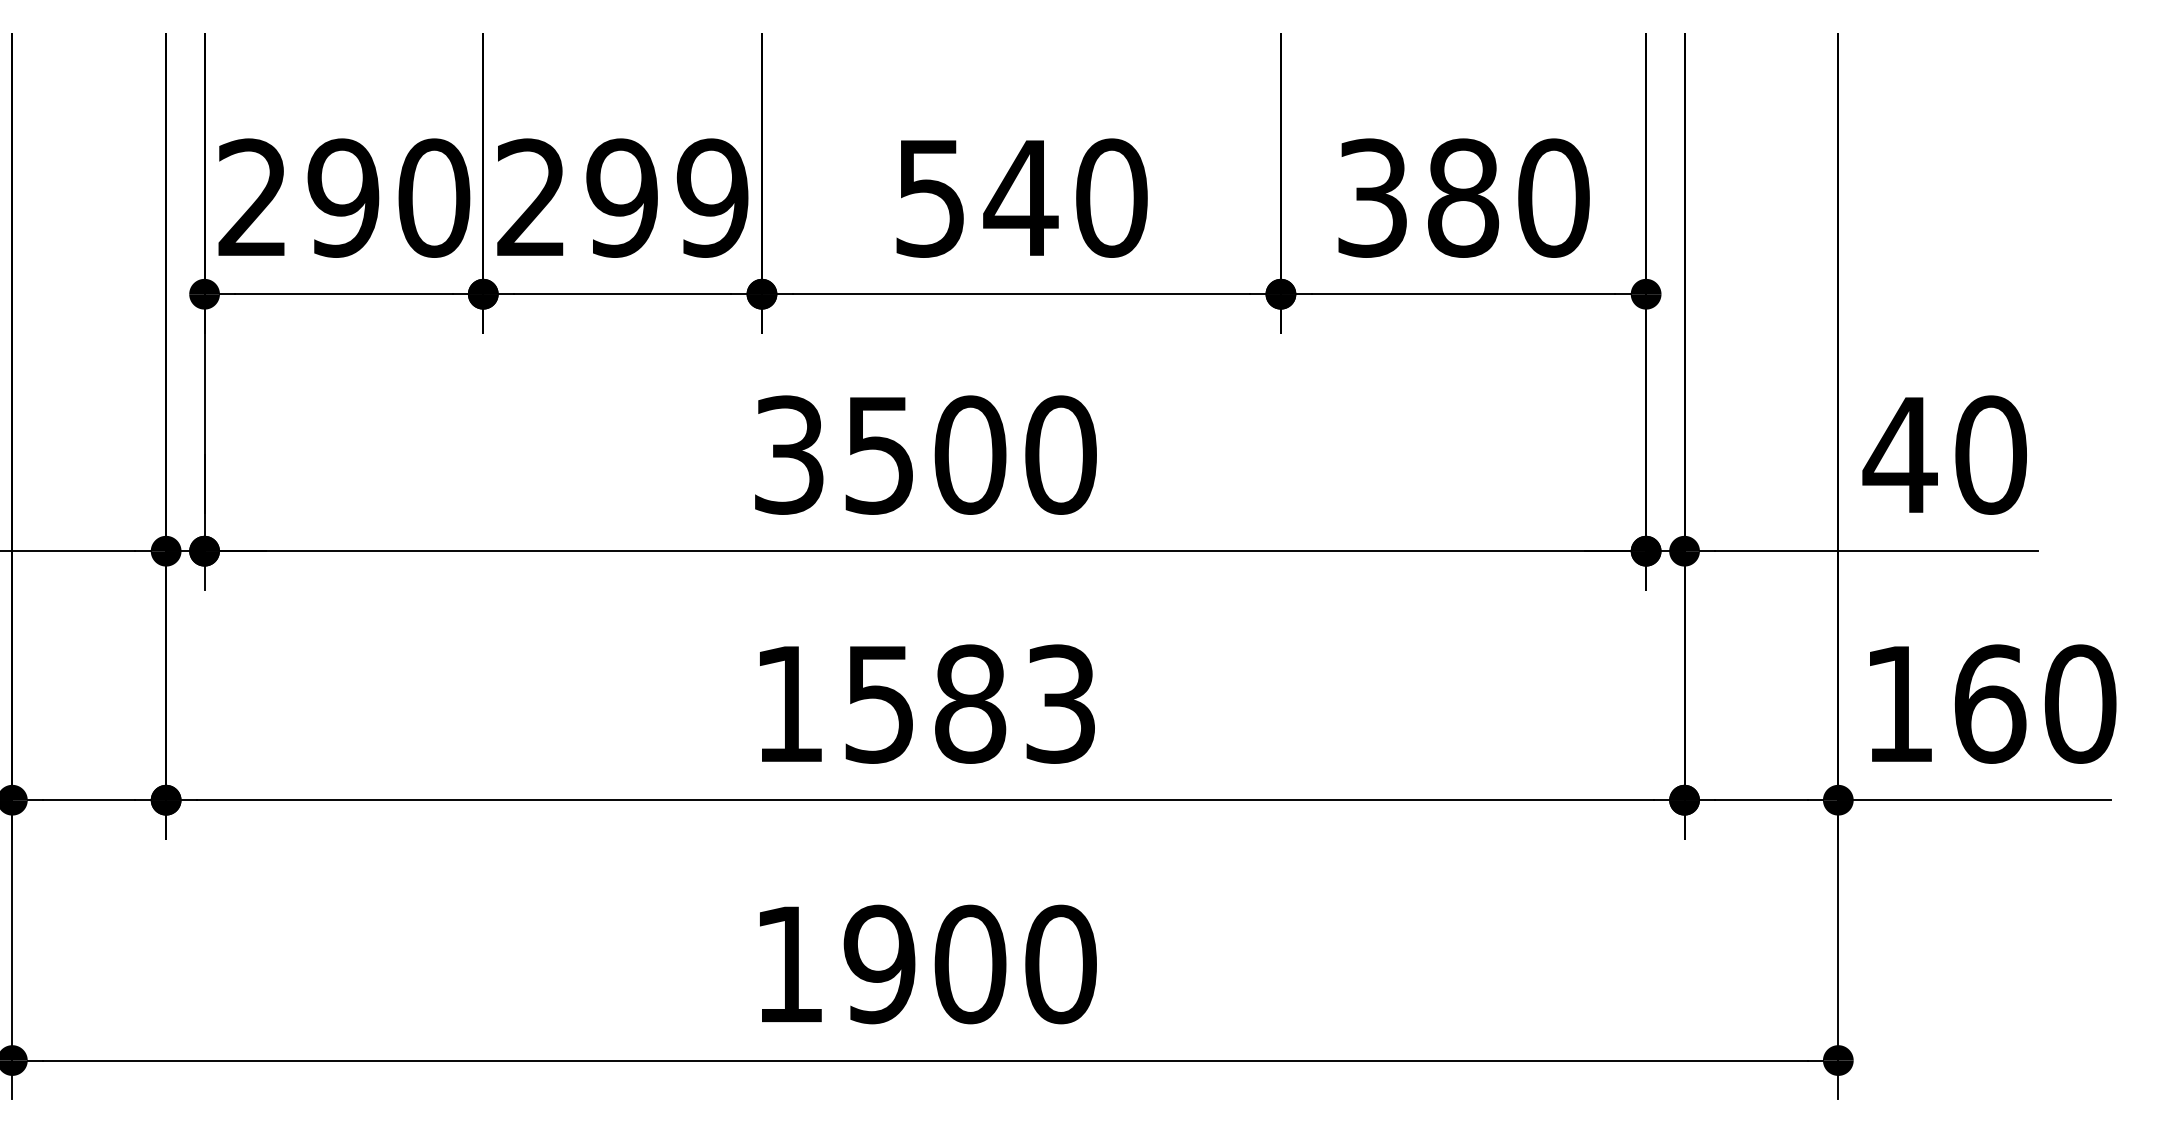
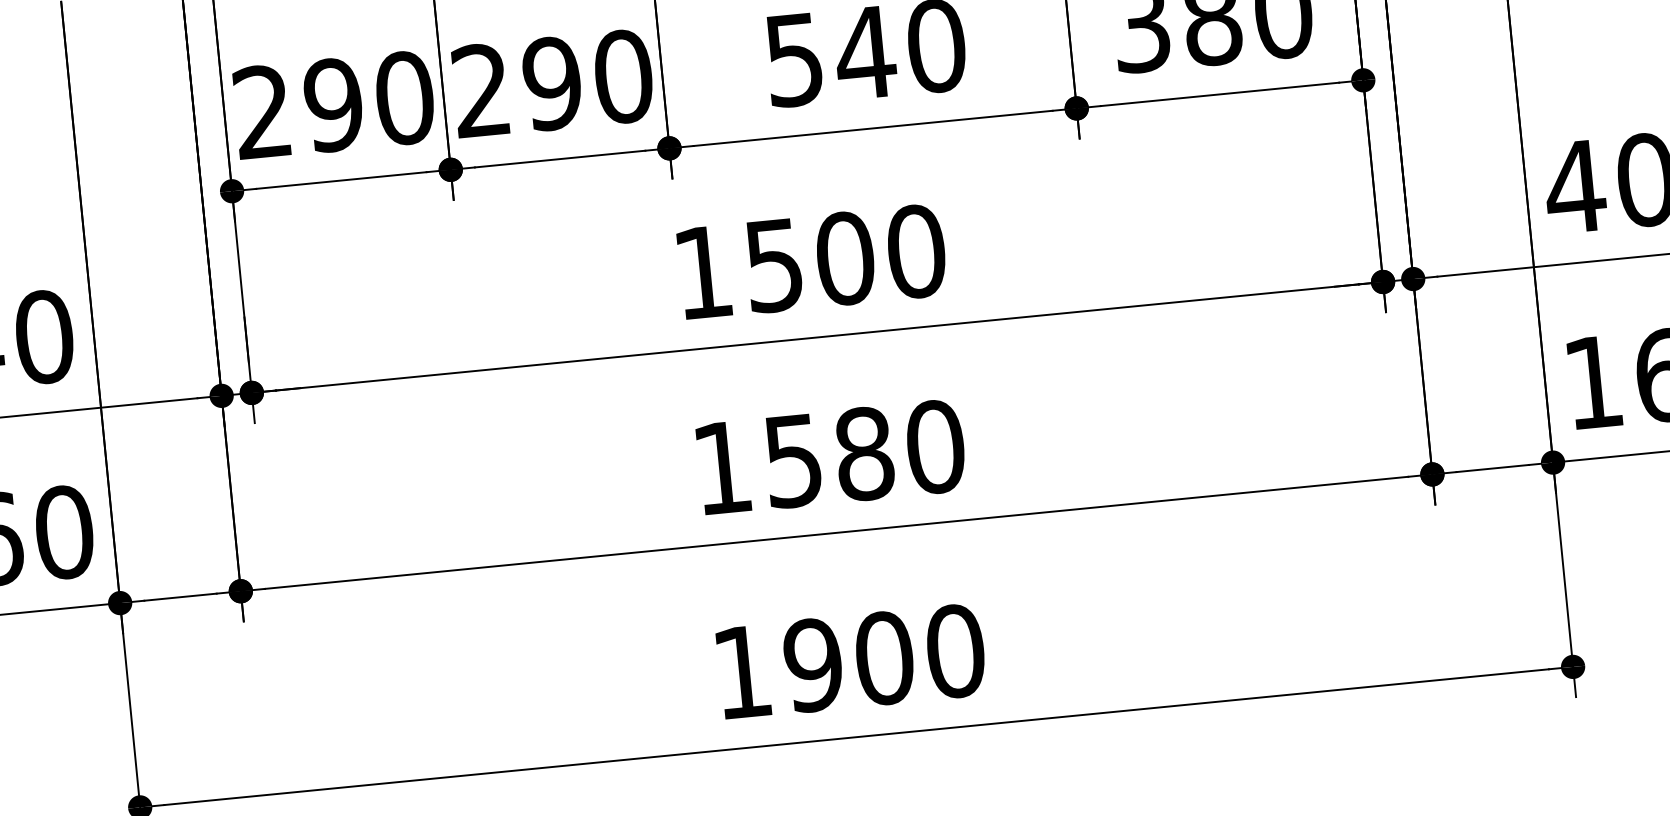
text: (712, 197) -> (623, 76), 299 -> 290
text: (789, 454) -> (703, 272), 3500 -> 1500
text: (1060, 703) -> (935, 446), 1583 -> 1580

